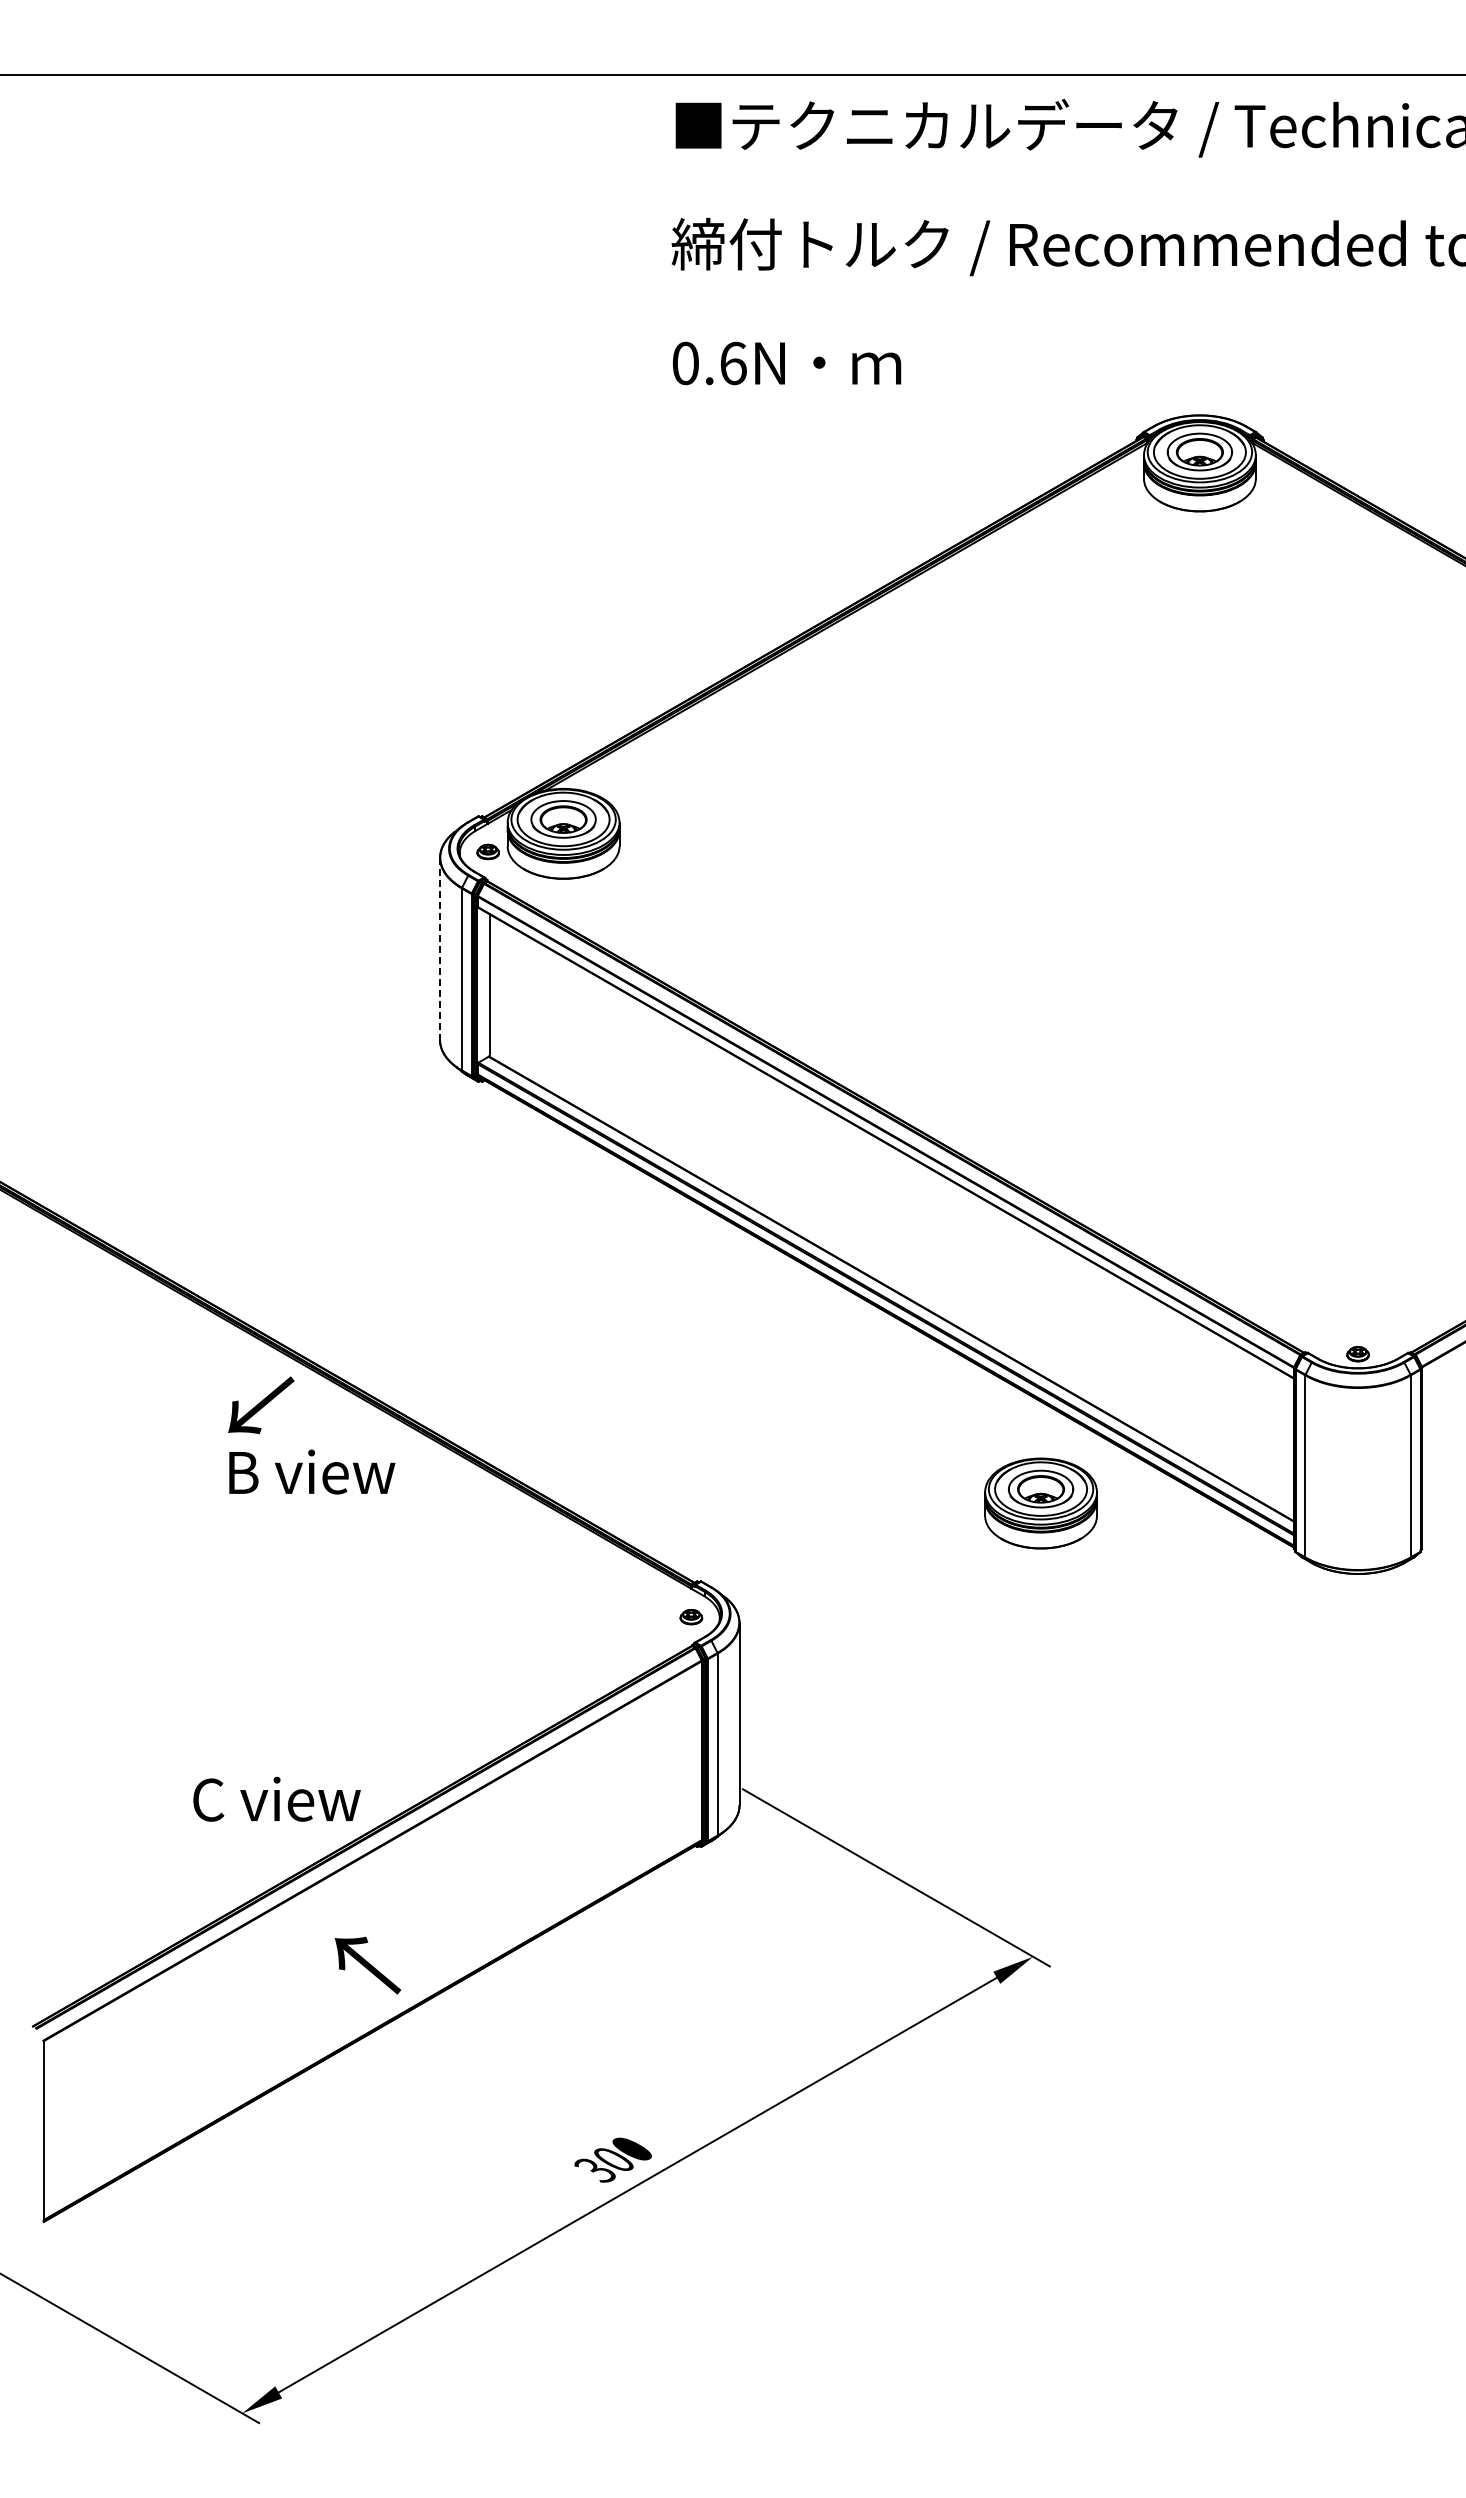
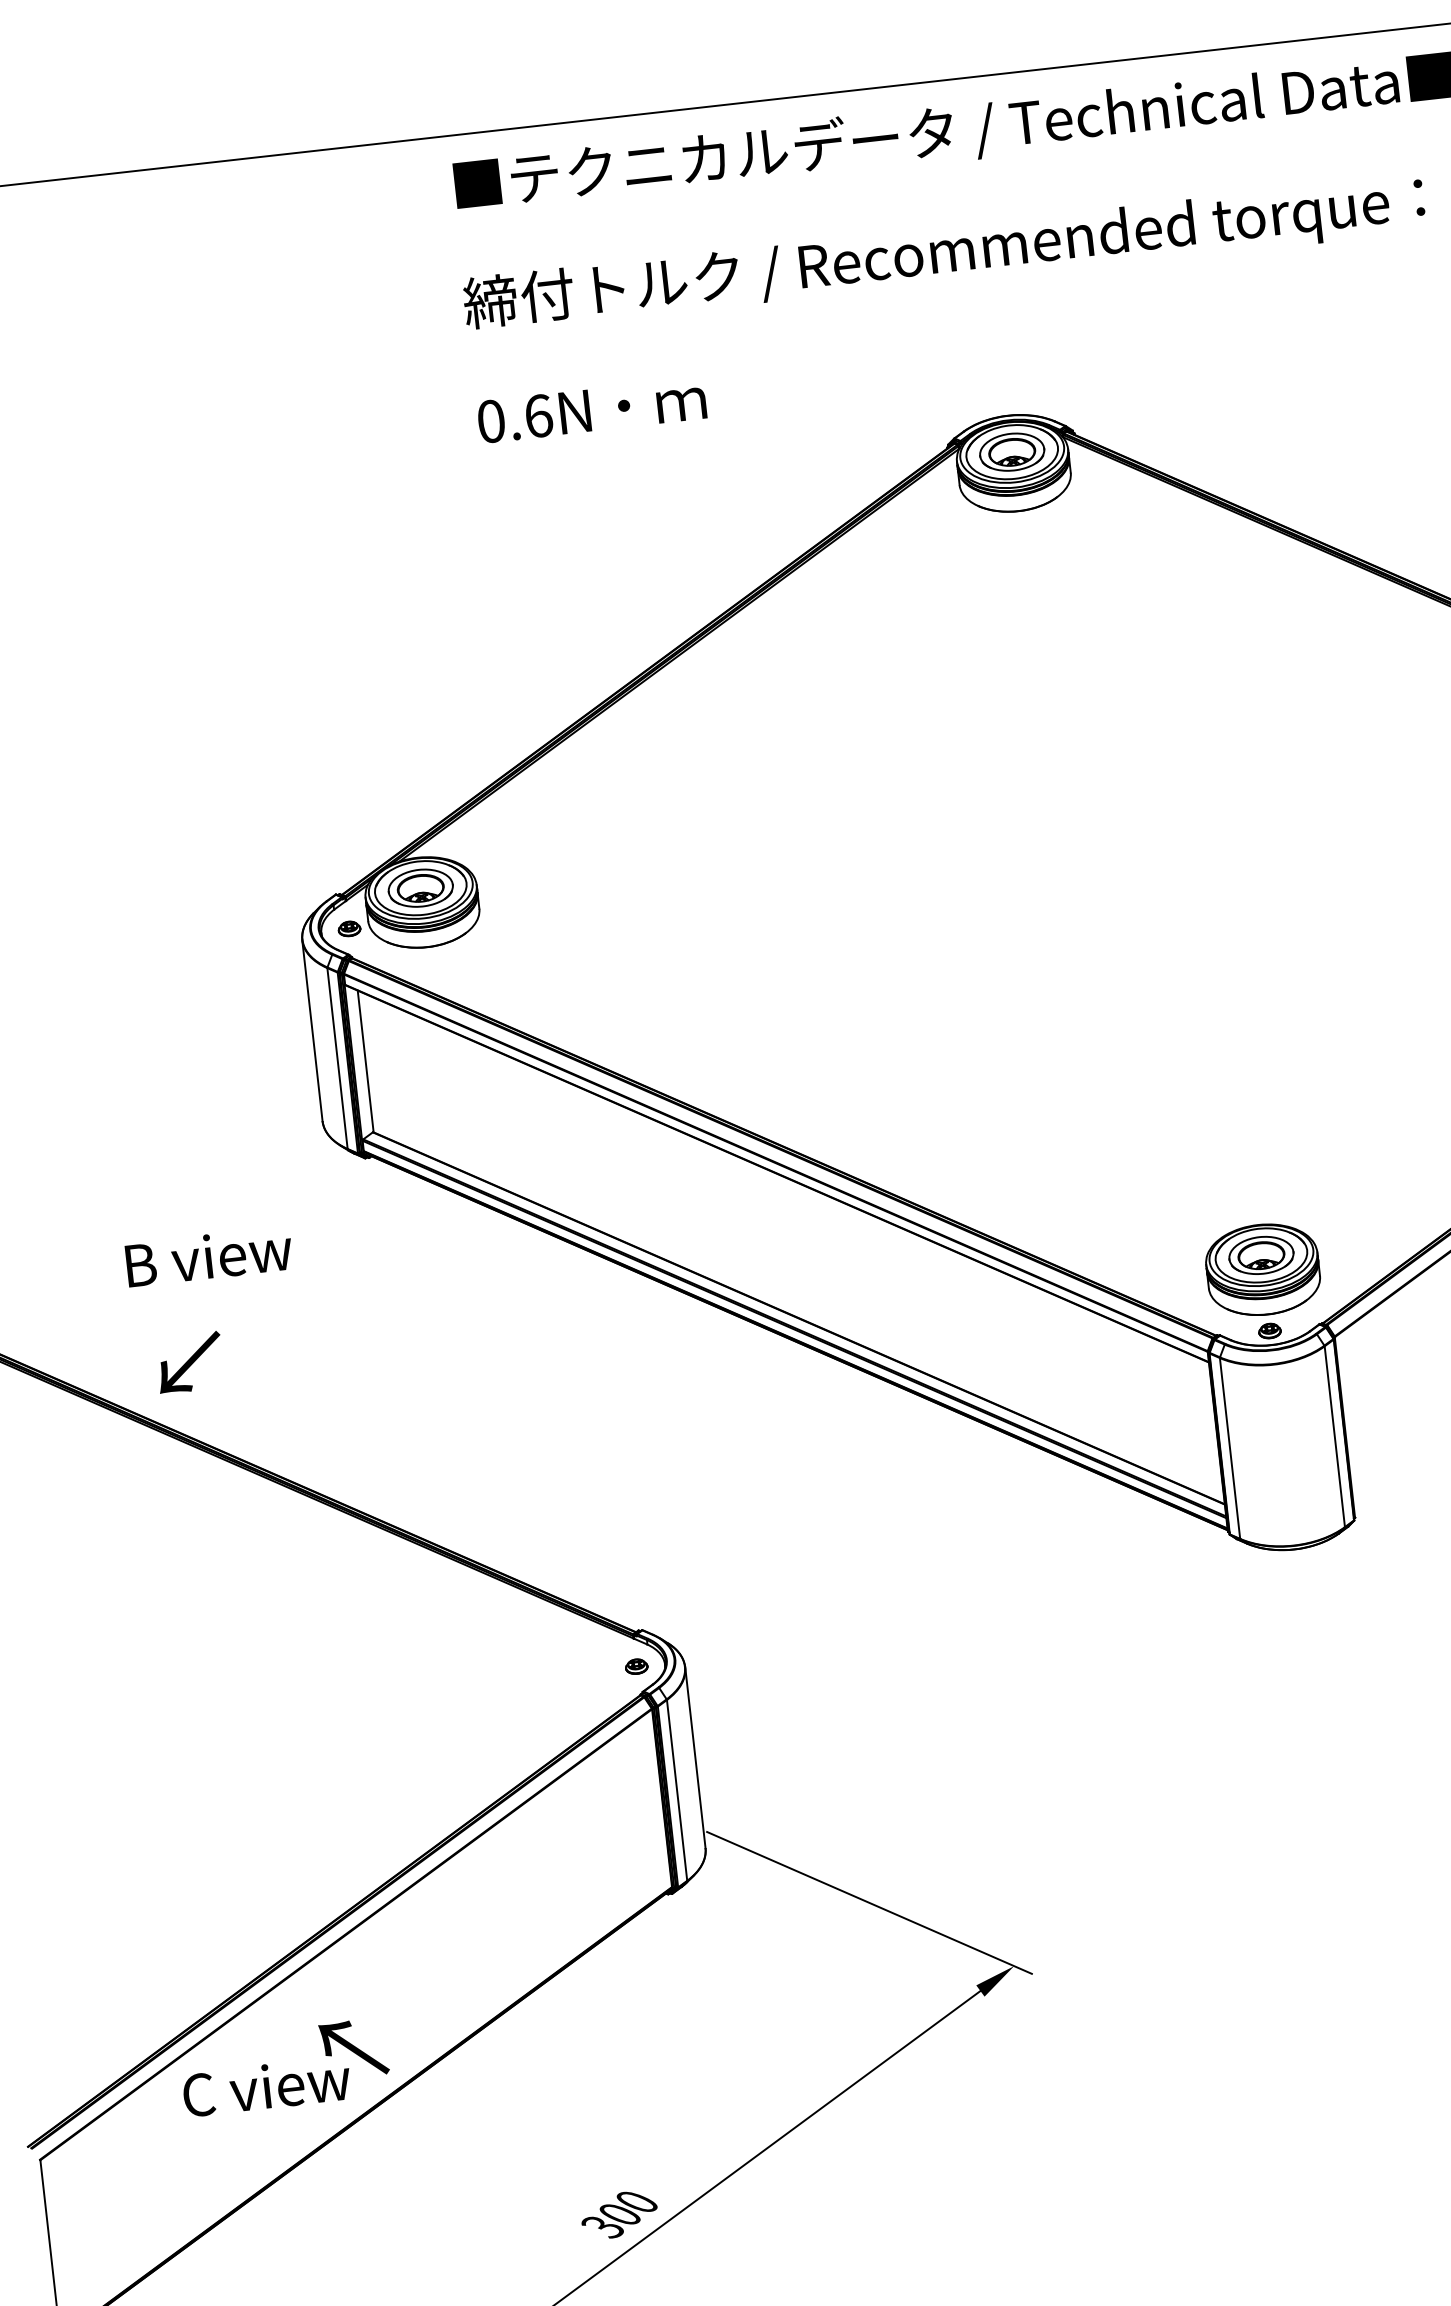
line: (440, 949) -> (312, 1031), dashed -> solid
text: (261, 1405) -> (190, 1362), moved
text: (312, 1471) -> (209, 1256), moved
part: (1040, 1503) -> (1262, 1269), moved
text: (276, 1798) -> (266, 2085), moved

